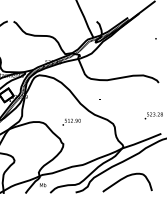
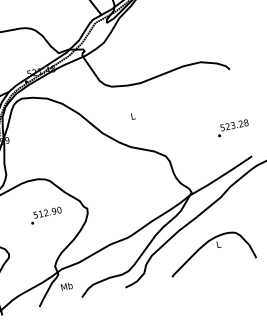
text: (71, 121) -> (45, 214), moved

